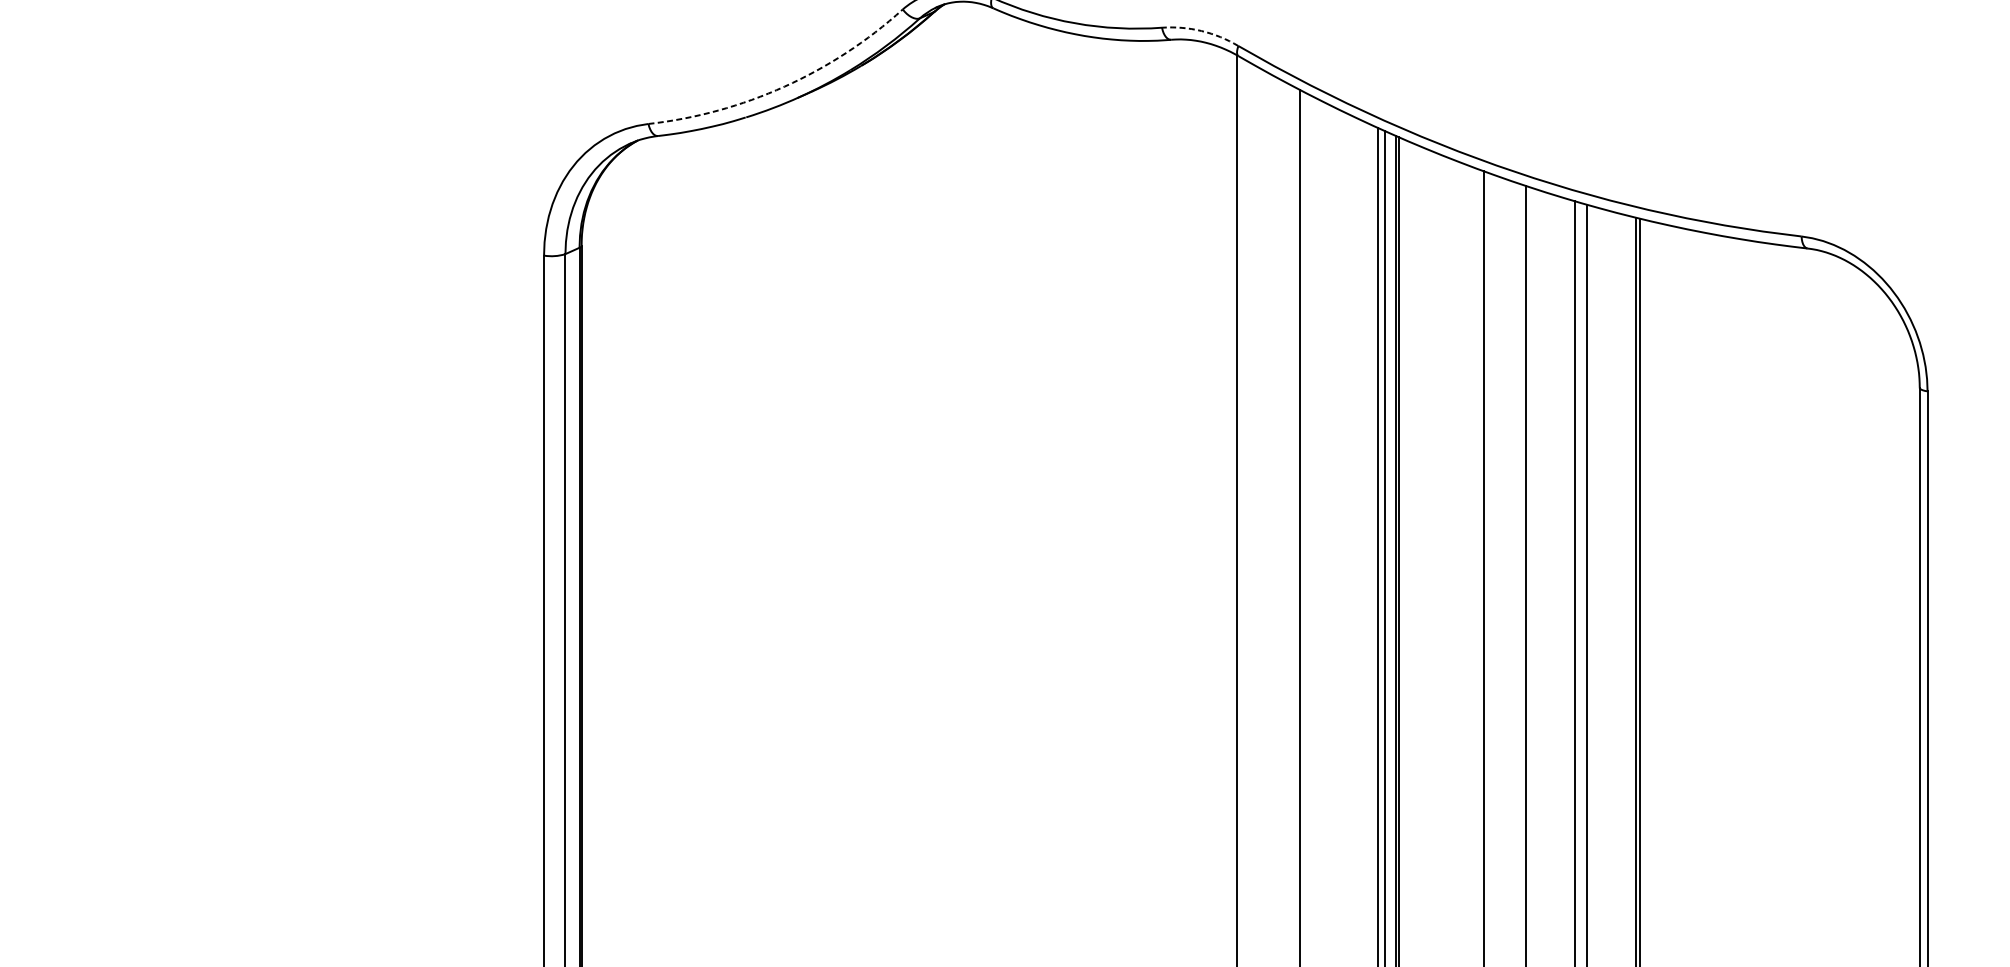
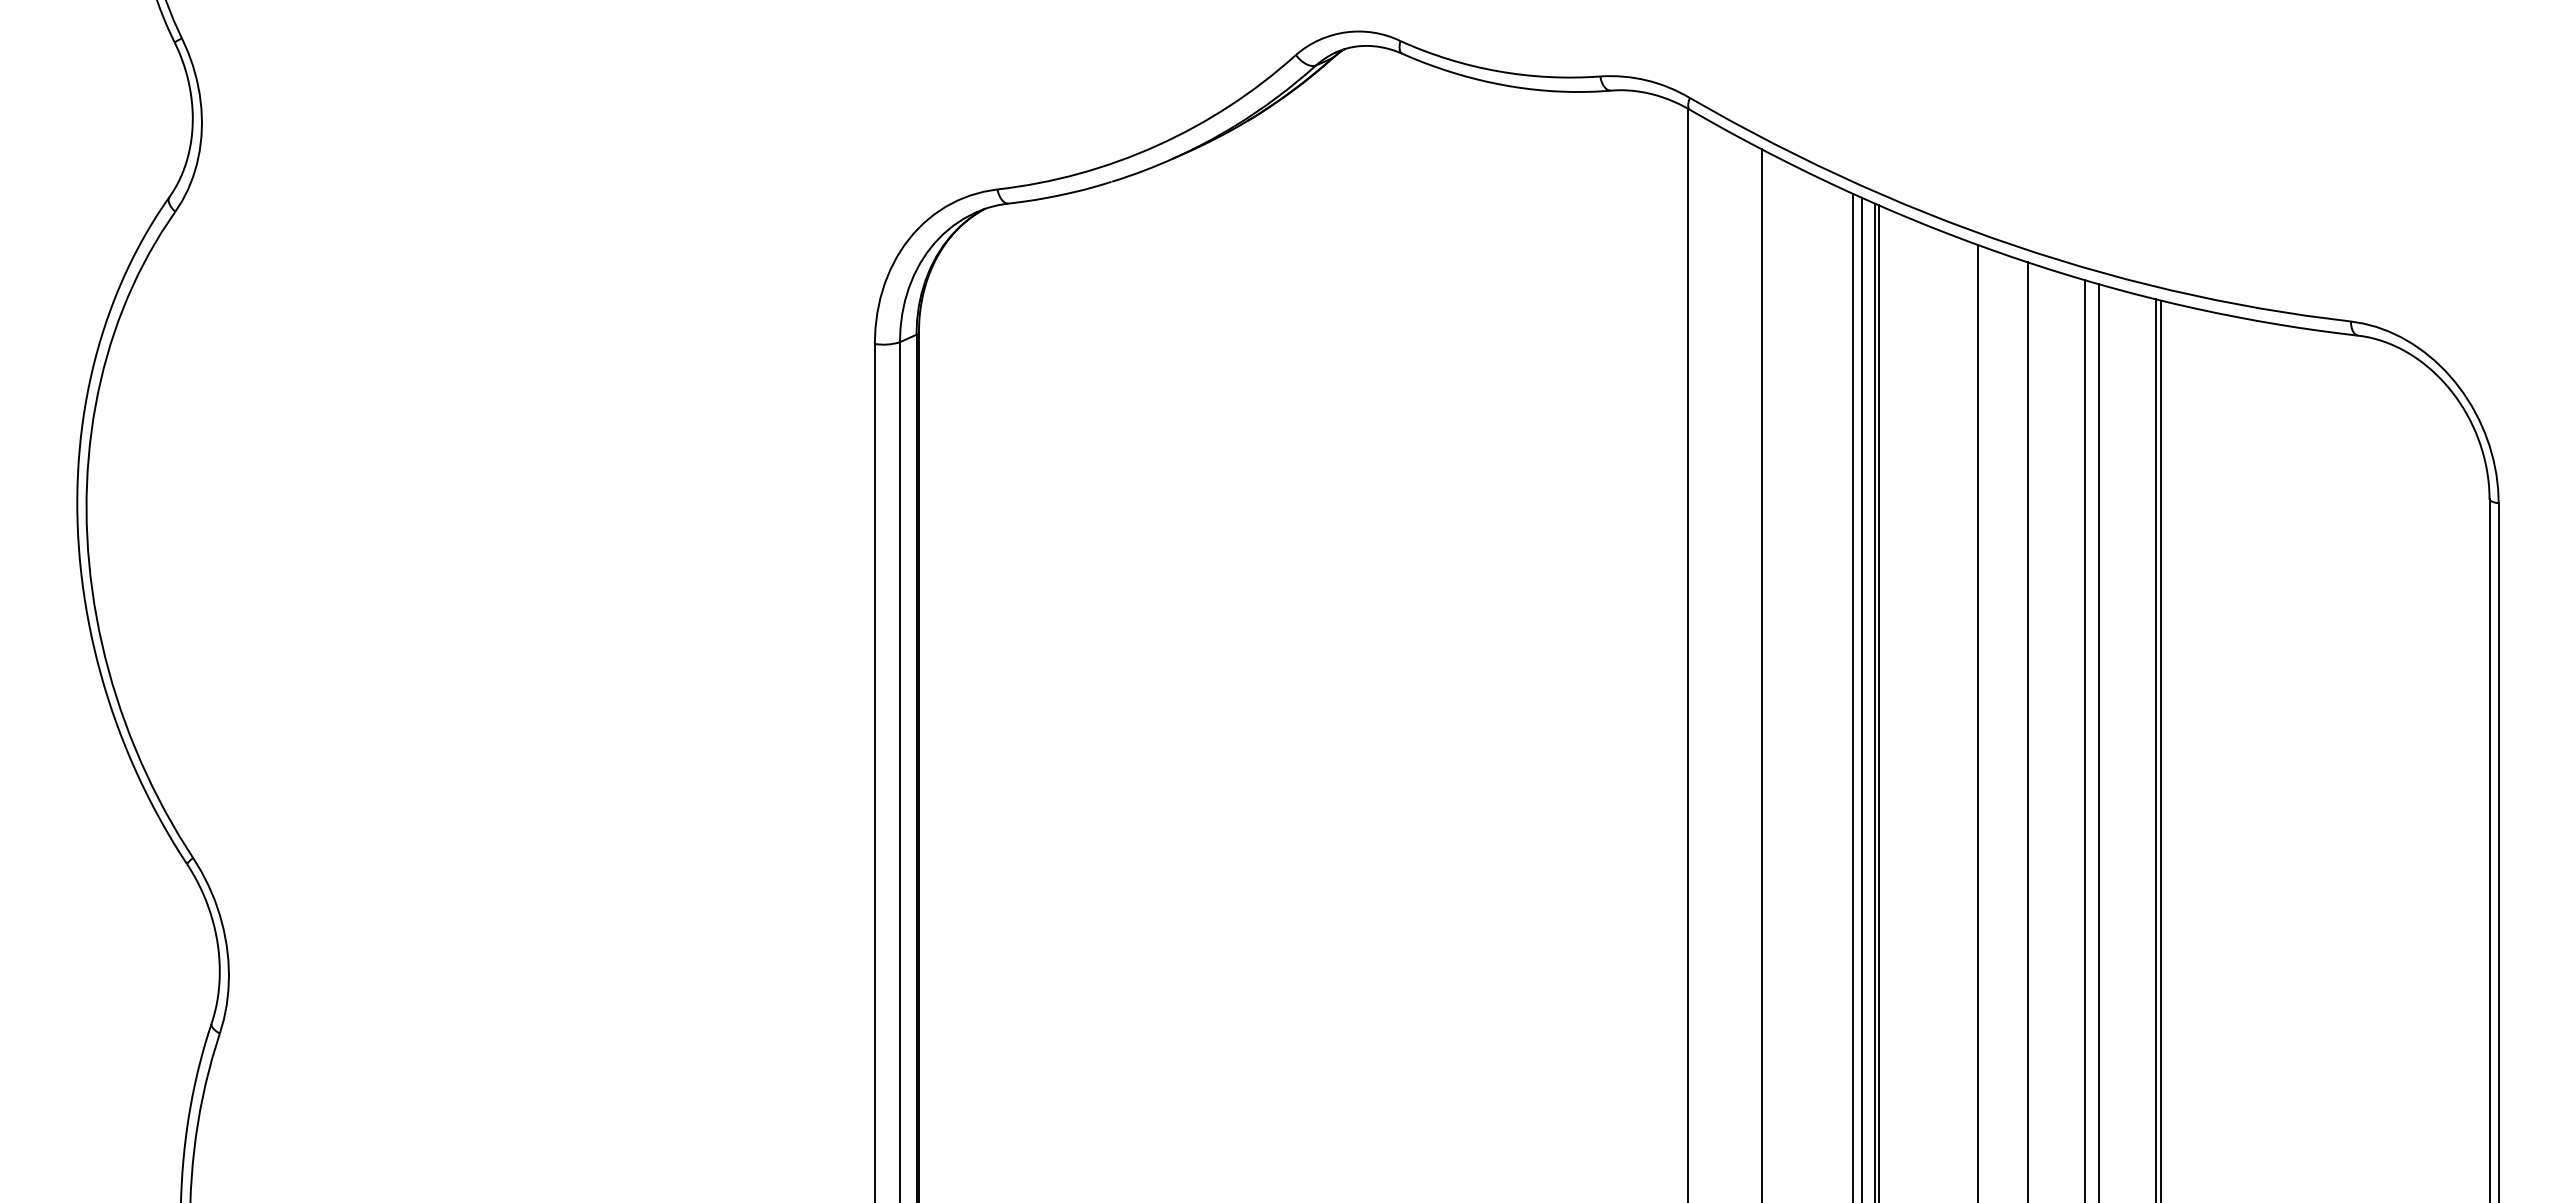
arc: (1201, 31) -> (1646, 80), dashed -> solid
arc: (784, 86) -> (1157, 145), dashed -> solid

